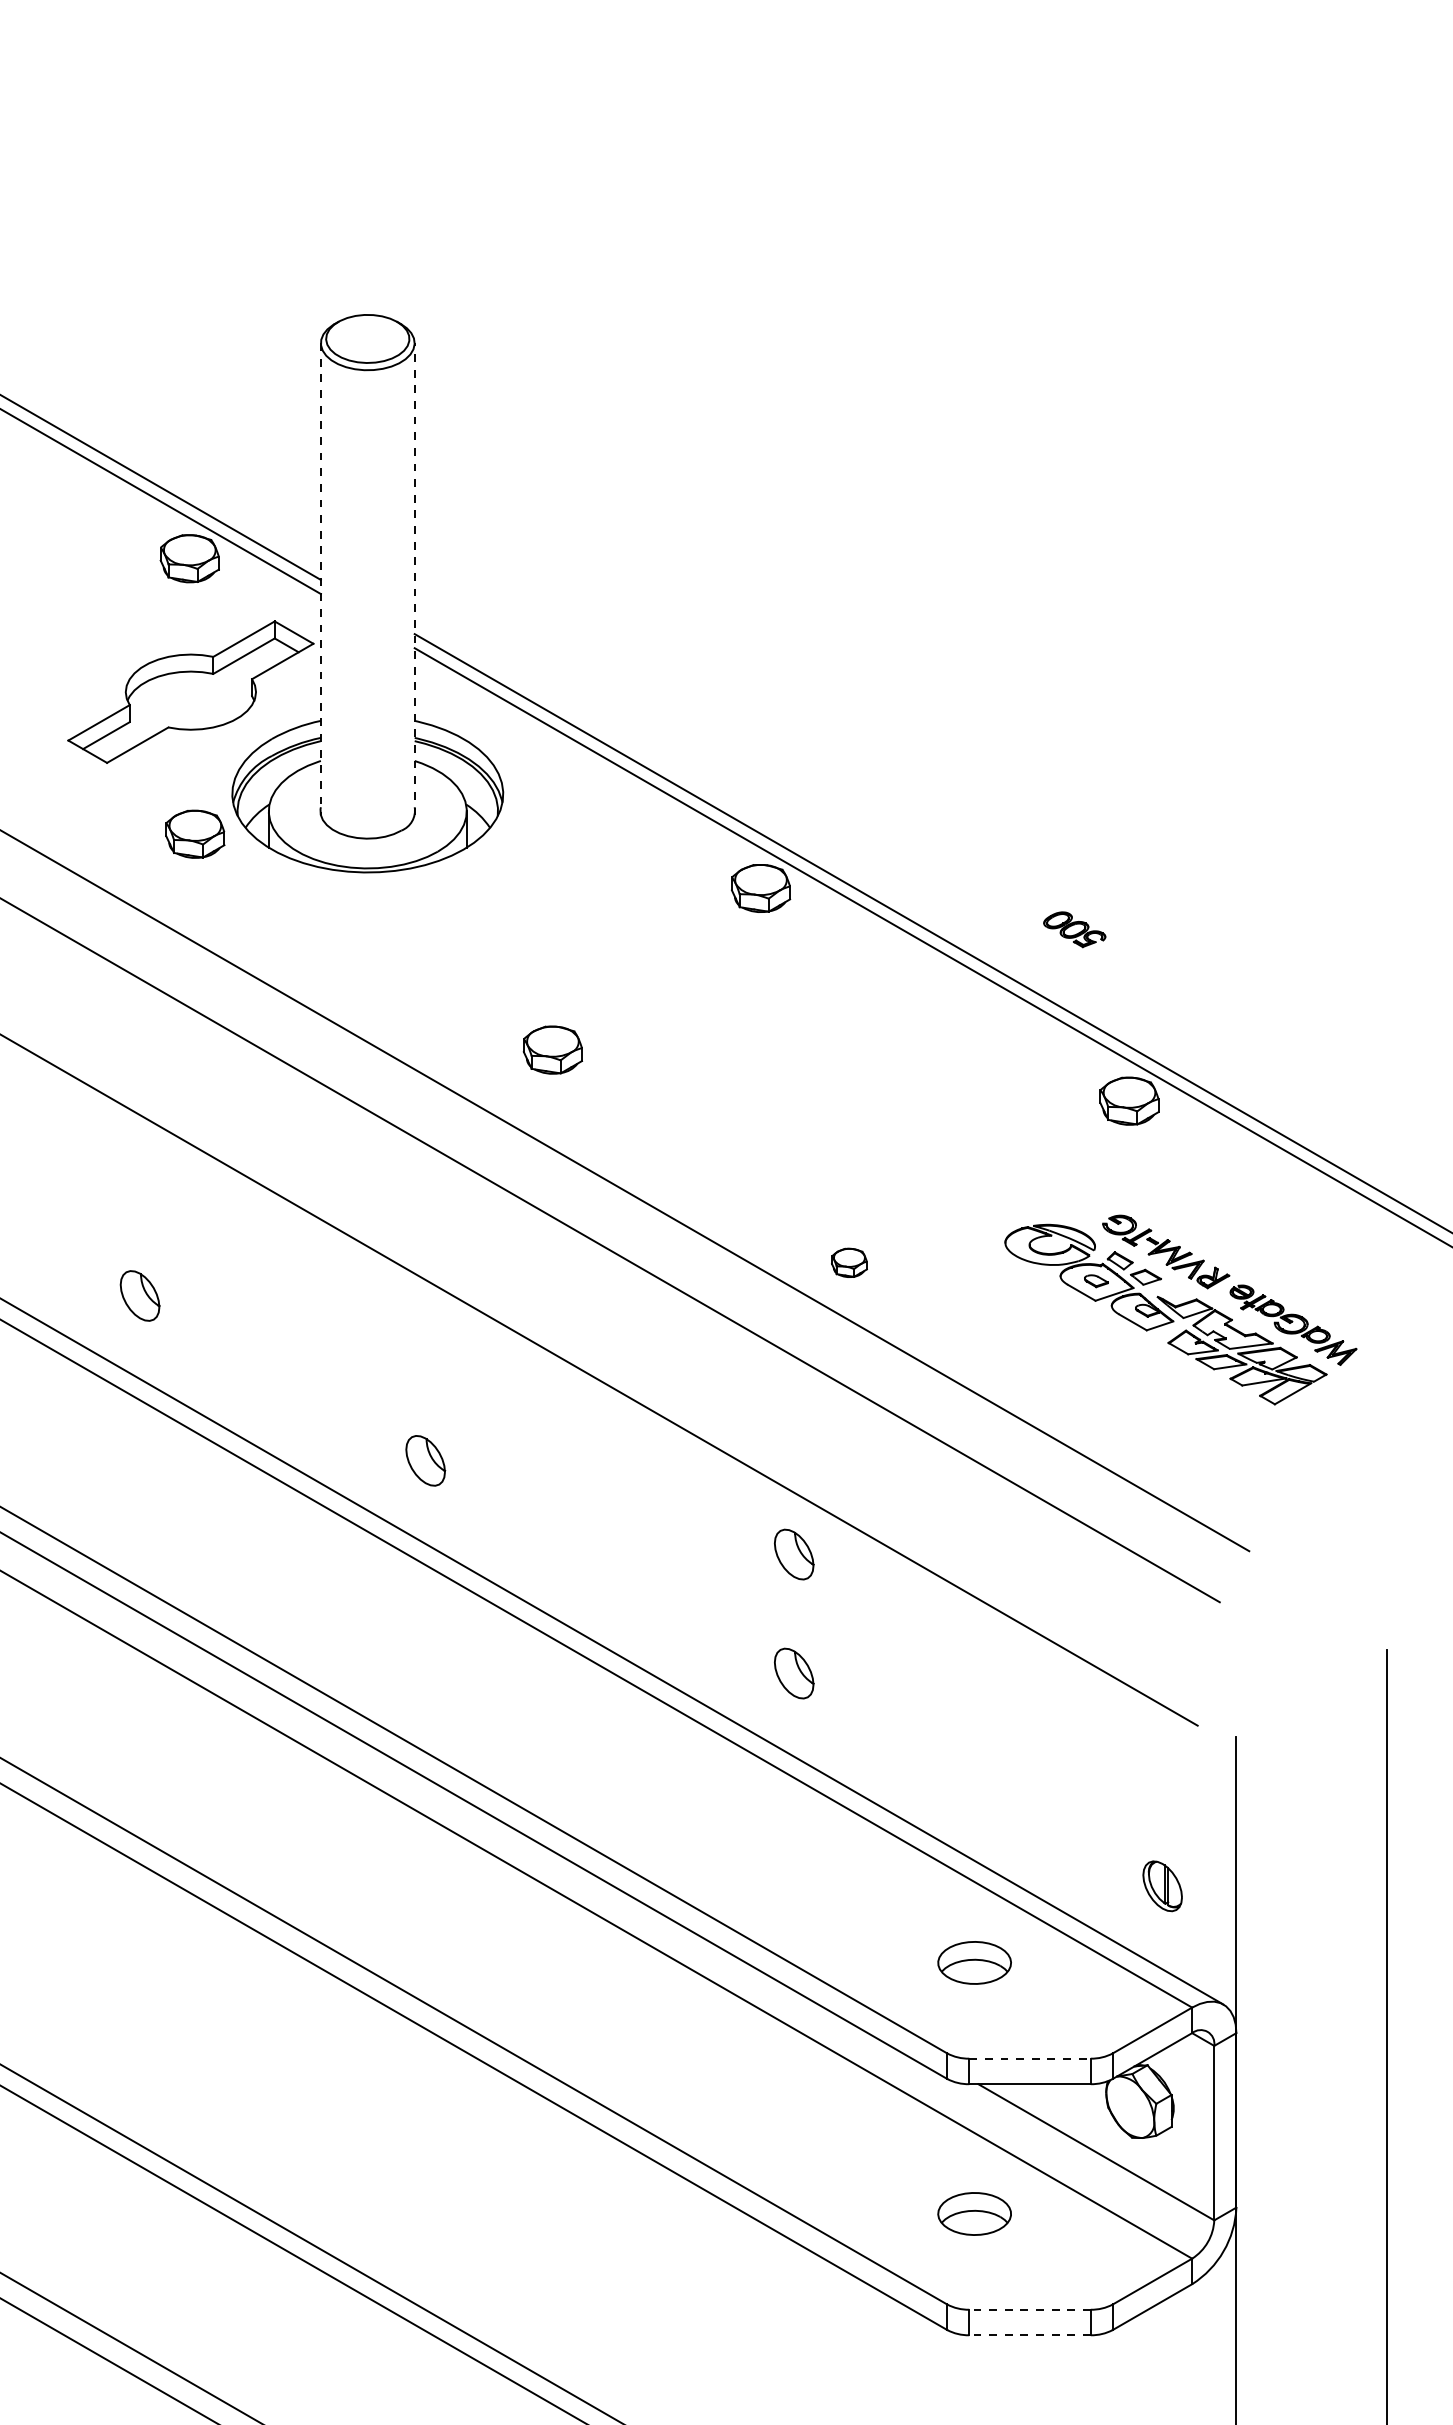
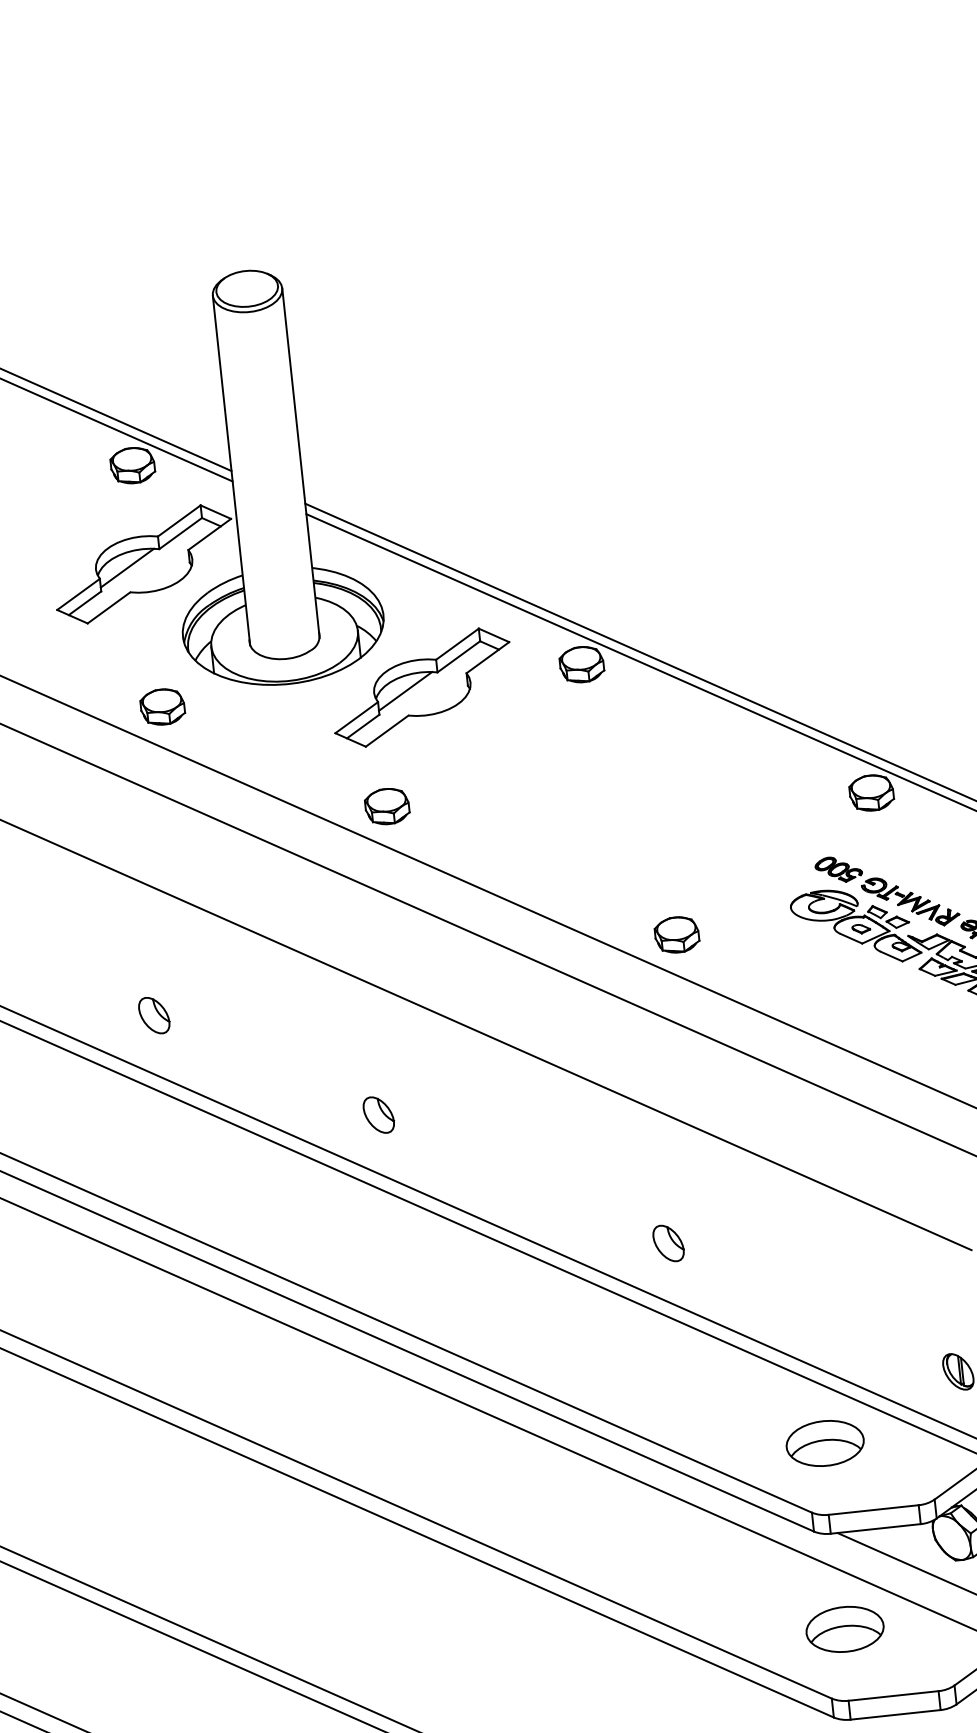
line: (414, 578) -> (300, 462), dashed -> solid
line: (320, 579) -> (231, 470), dashed -> solid
line: (167, 694) -> (127, 568), added
part: (195, 833) -> (162, 706), moved
part: (544, 896) -> (422, 687), added
part: (1074, 929) -> (838, 869), moved
part: (552, 1049) -> (386, 806), moved
part: (849, 1262) -> (677, 934), size x1.67
part: (794, 1554) -> (659, 1155), removed
part: (974, 1962) -> (825, 1443), size x1.43
line: (1030, 2058) -> (874, 1509), dashed -> solid
part: (974, 2213) -> (844, 1629), size x1.43
line: (1030, 2309) -> (893, 1695), dashed -> solid
line: (1030, 2335) -> (896, 1715), dashed -> solid

